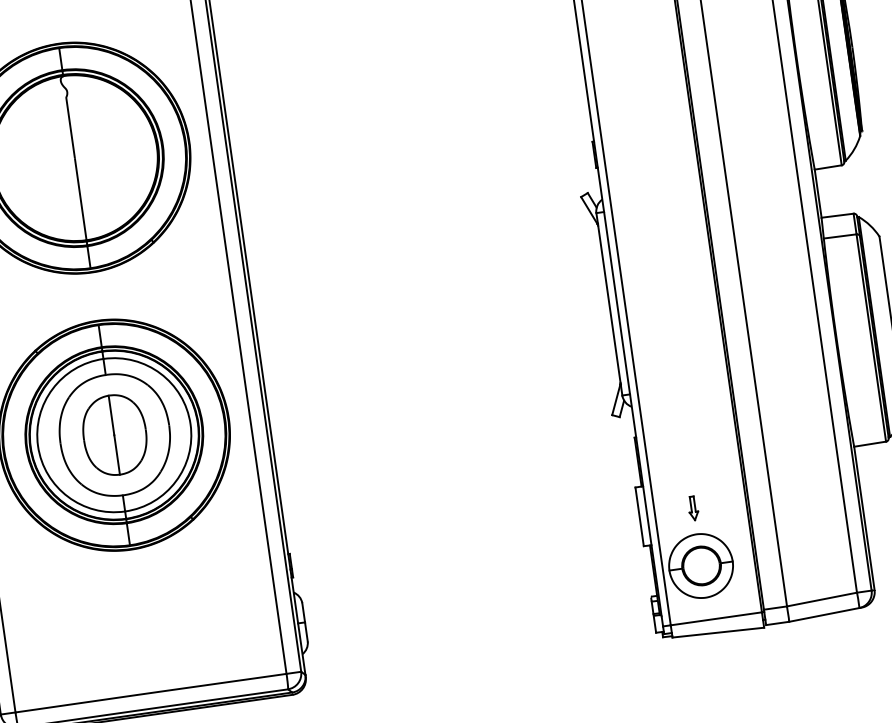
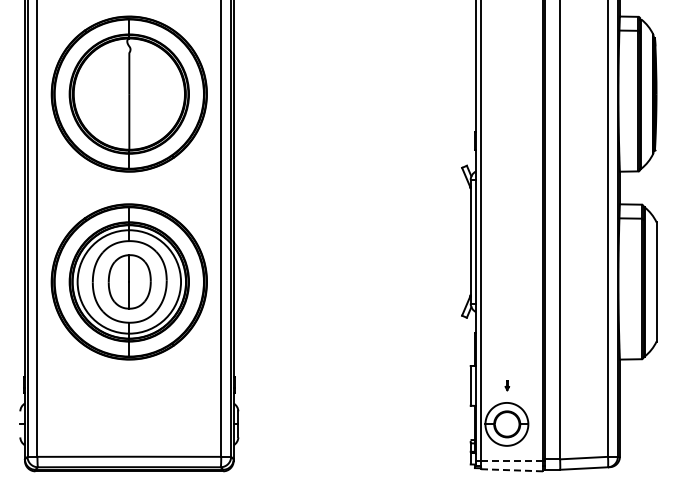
part: (693, 508) -> (507, 385), size x0.6
line: (716, 618) -> (512, 460), solid -> dashed
line: (719, 632) -> (512, 470), solid -> dashed

